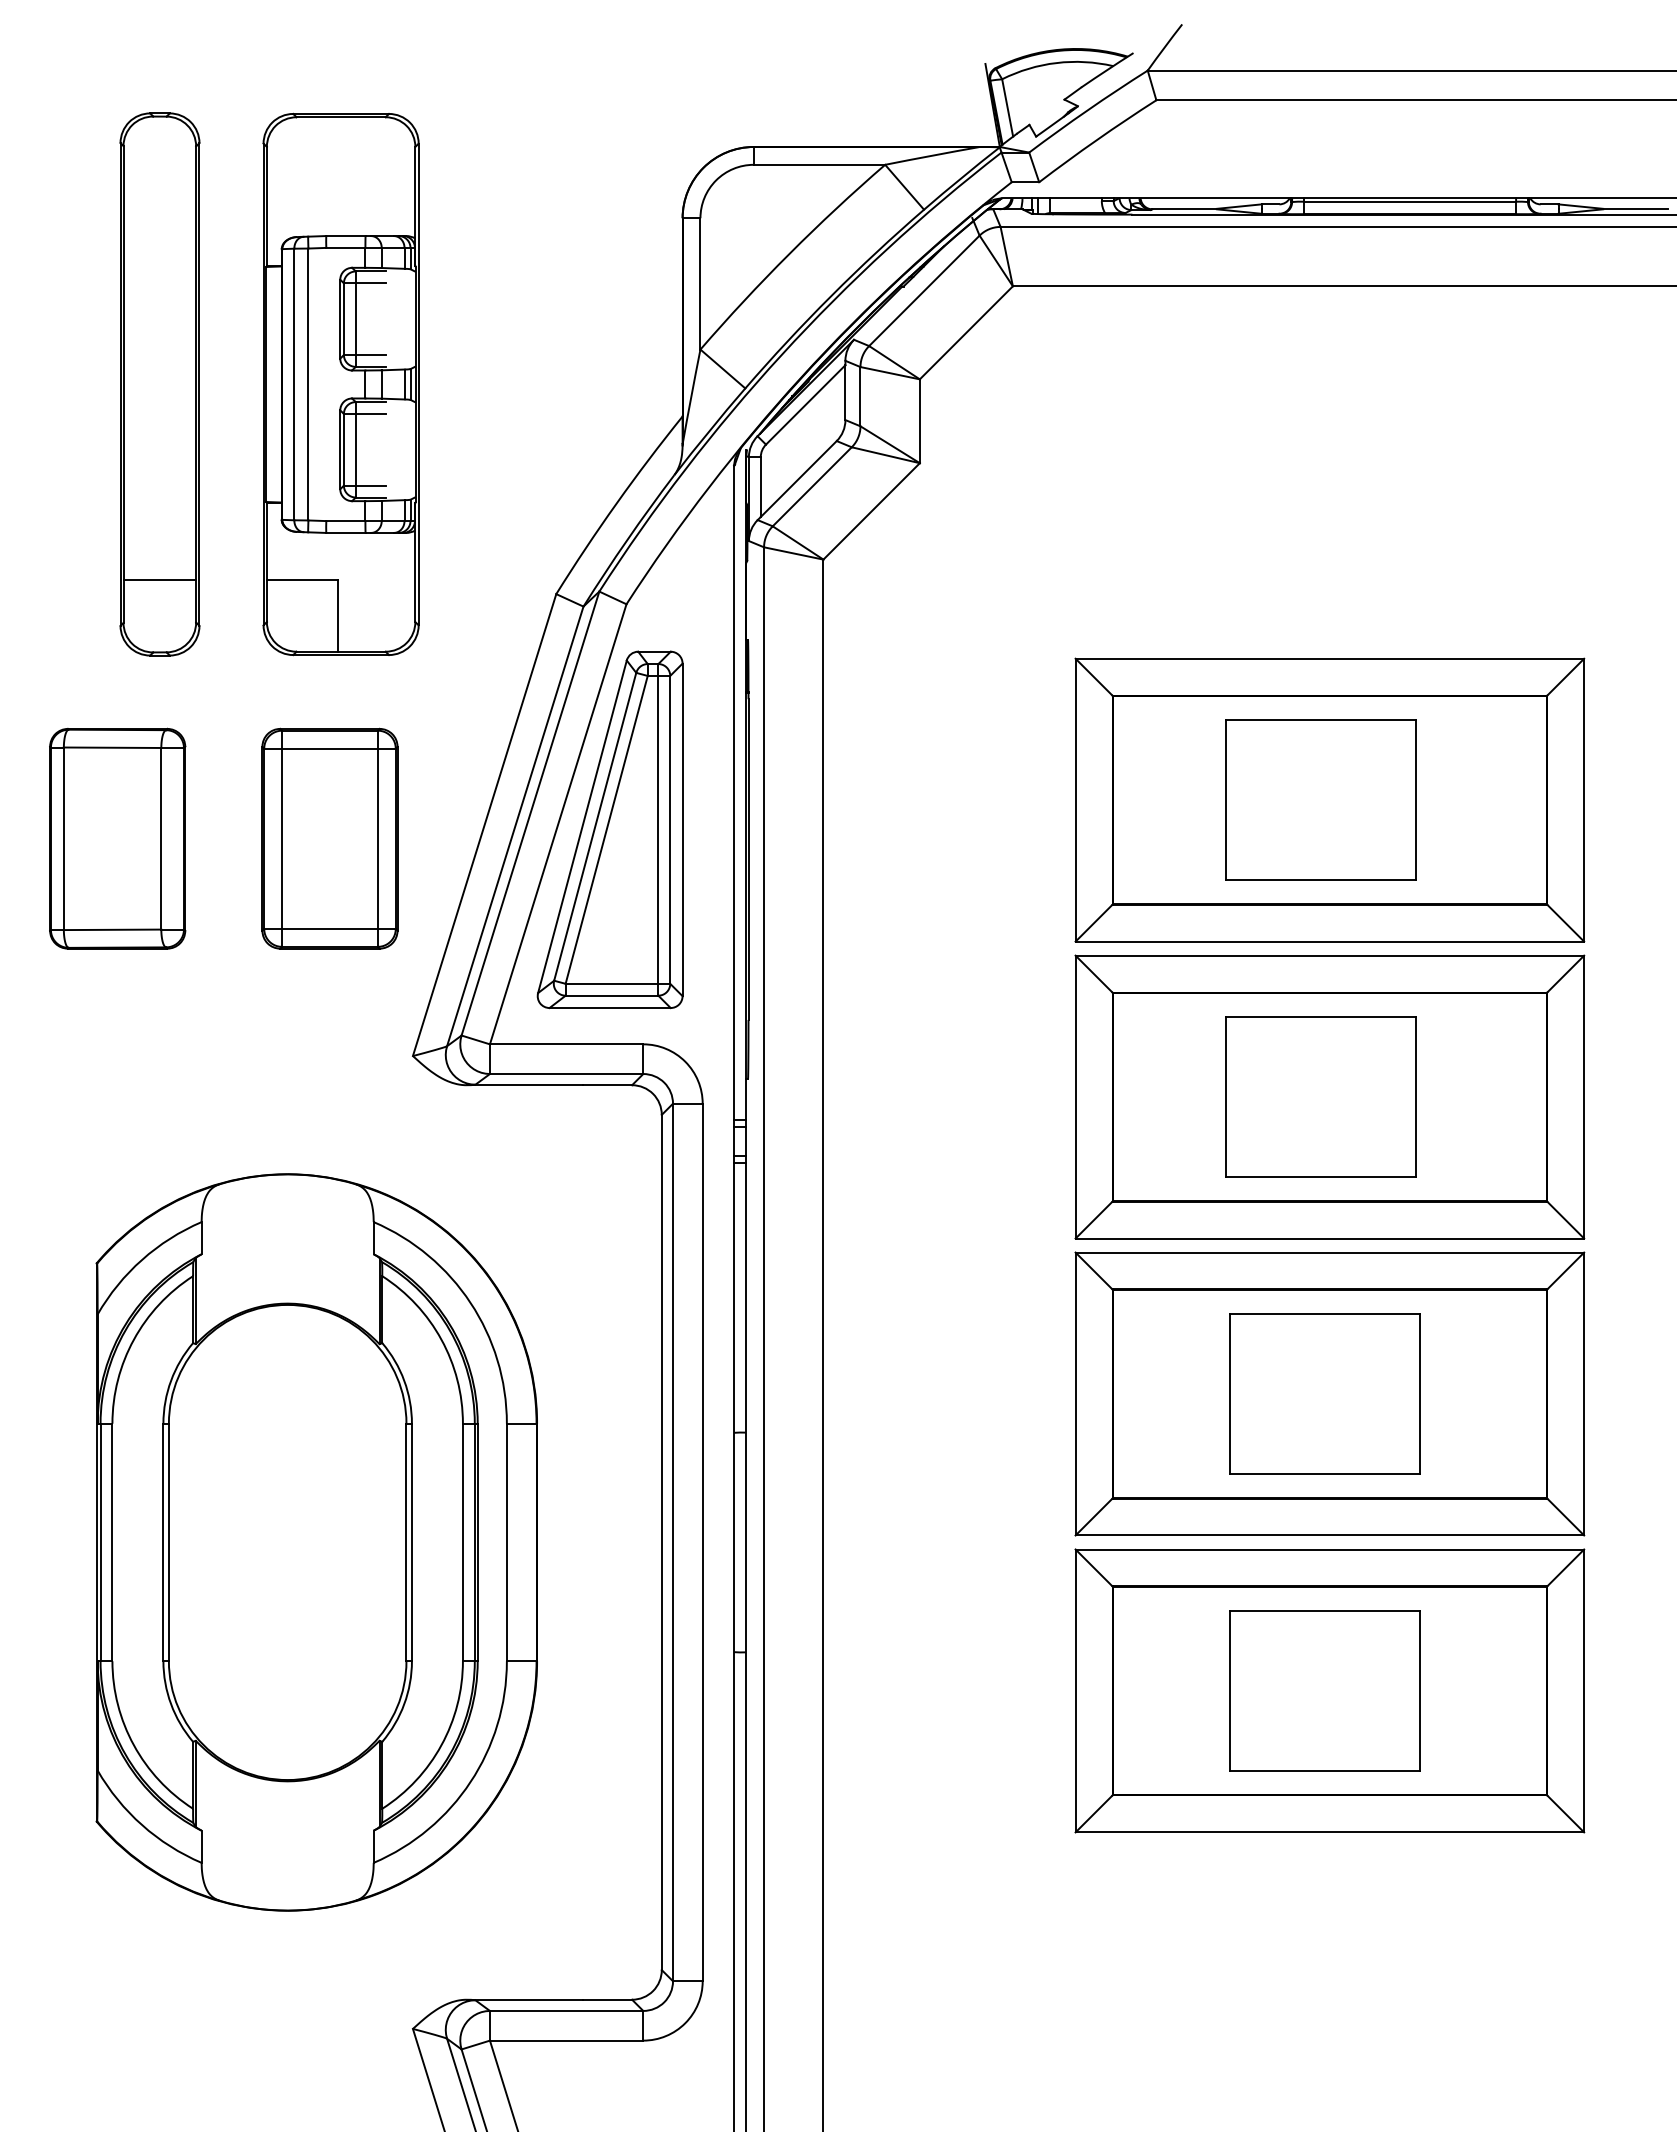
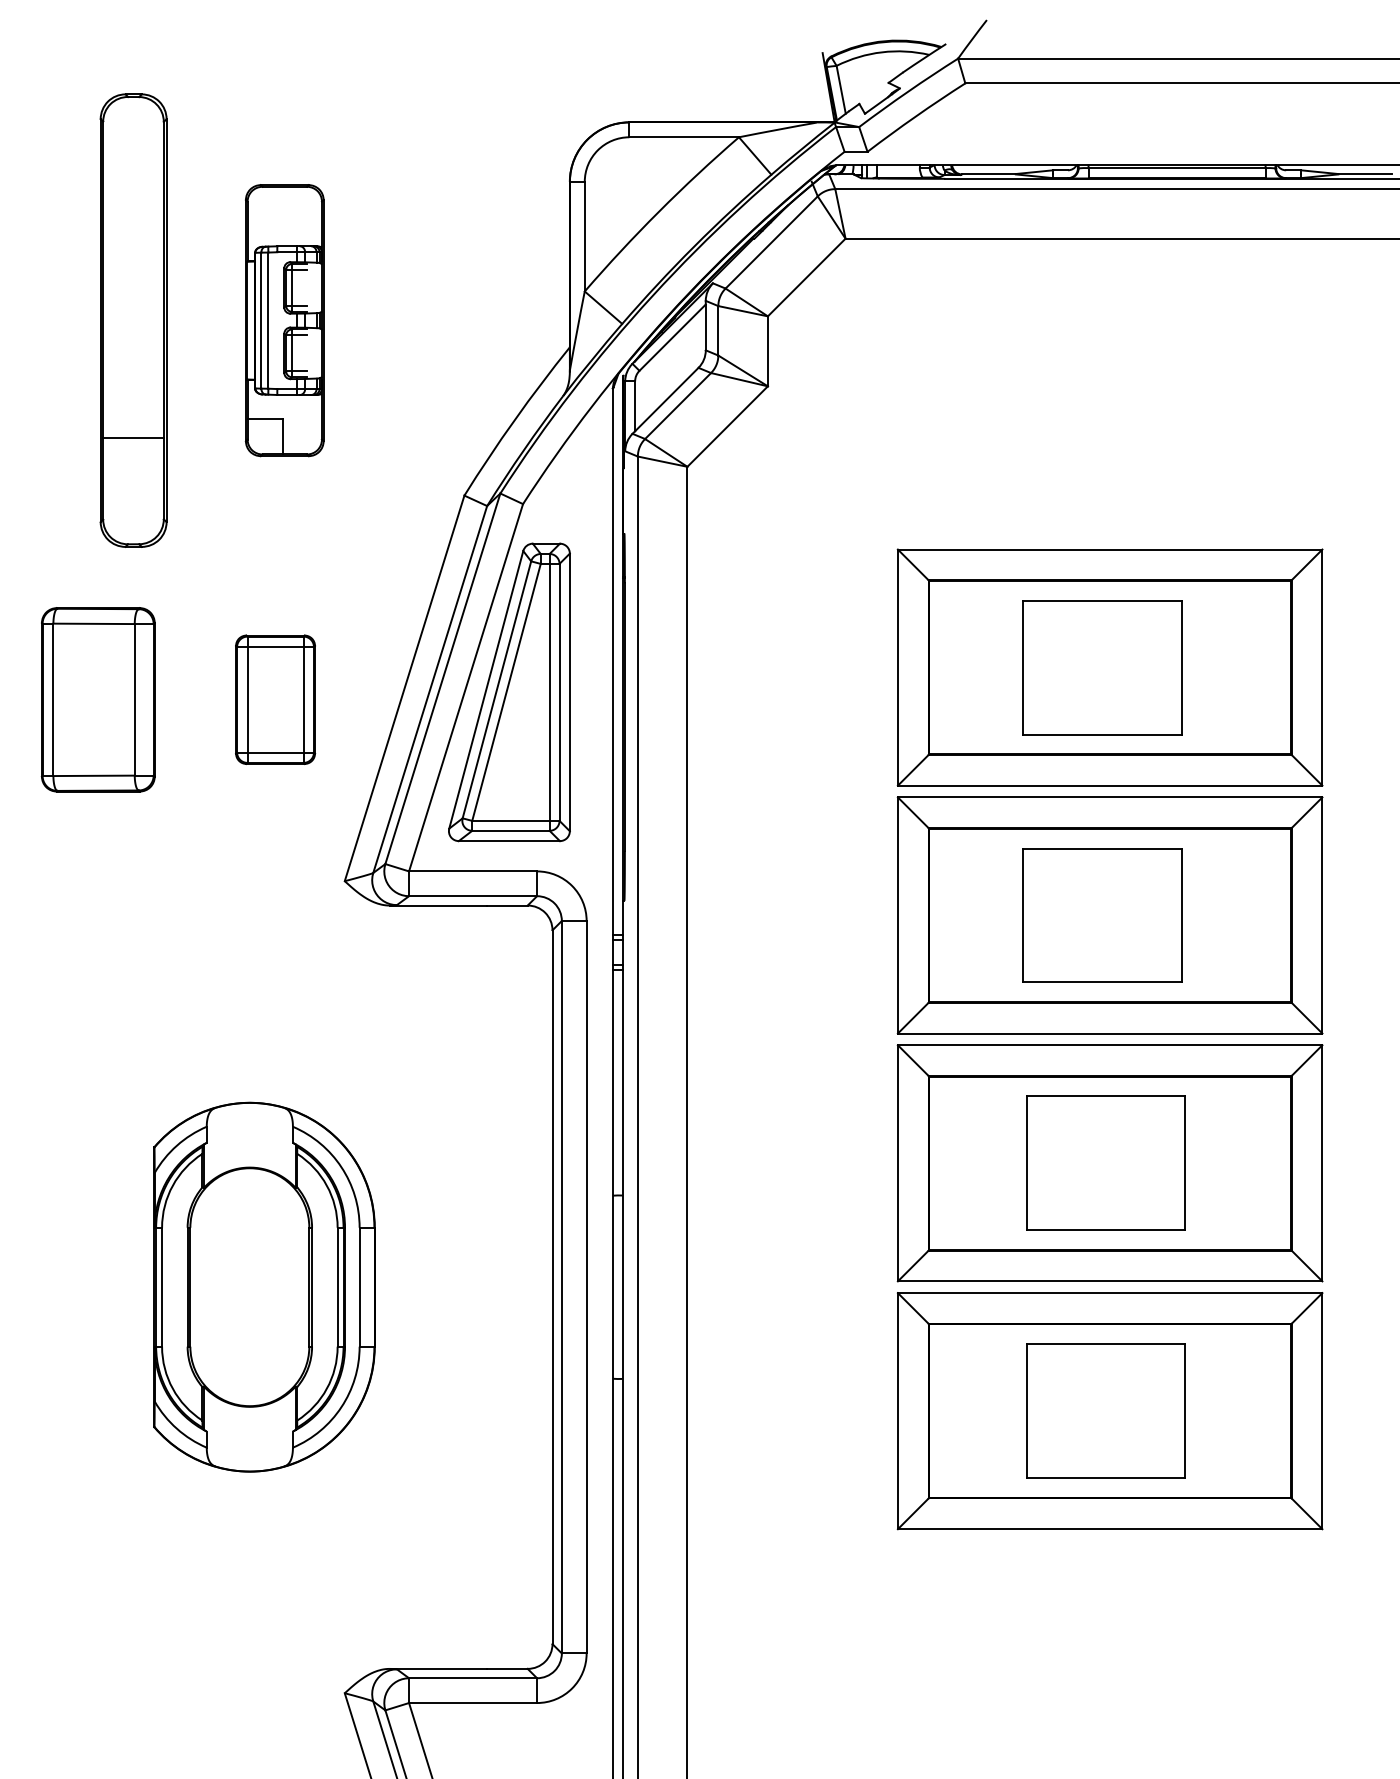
part: (340, 384) -> (284, 320), size x0.6
line: (159, 580) -> (133, 438), moved
part: (329, 838) -> (275, 699), size x0.7
part: (316, 1542) -> (264, 1287), size x0.6

